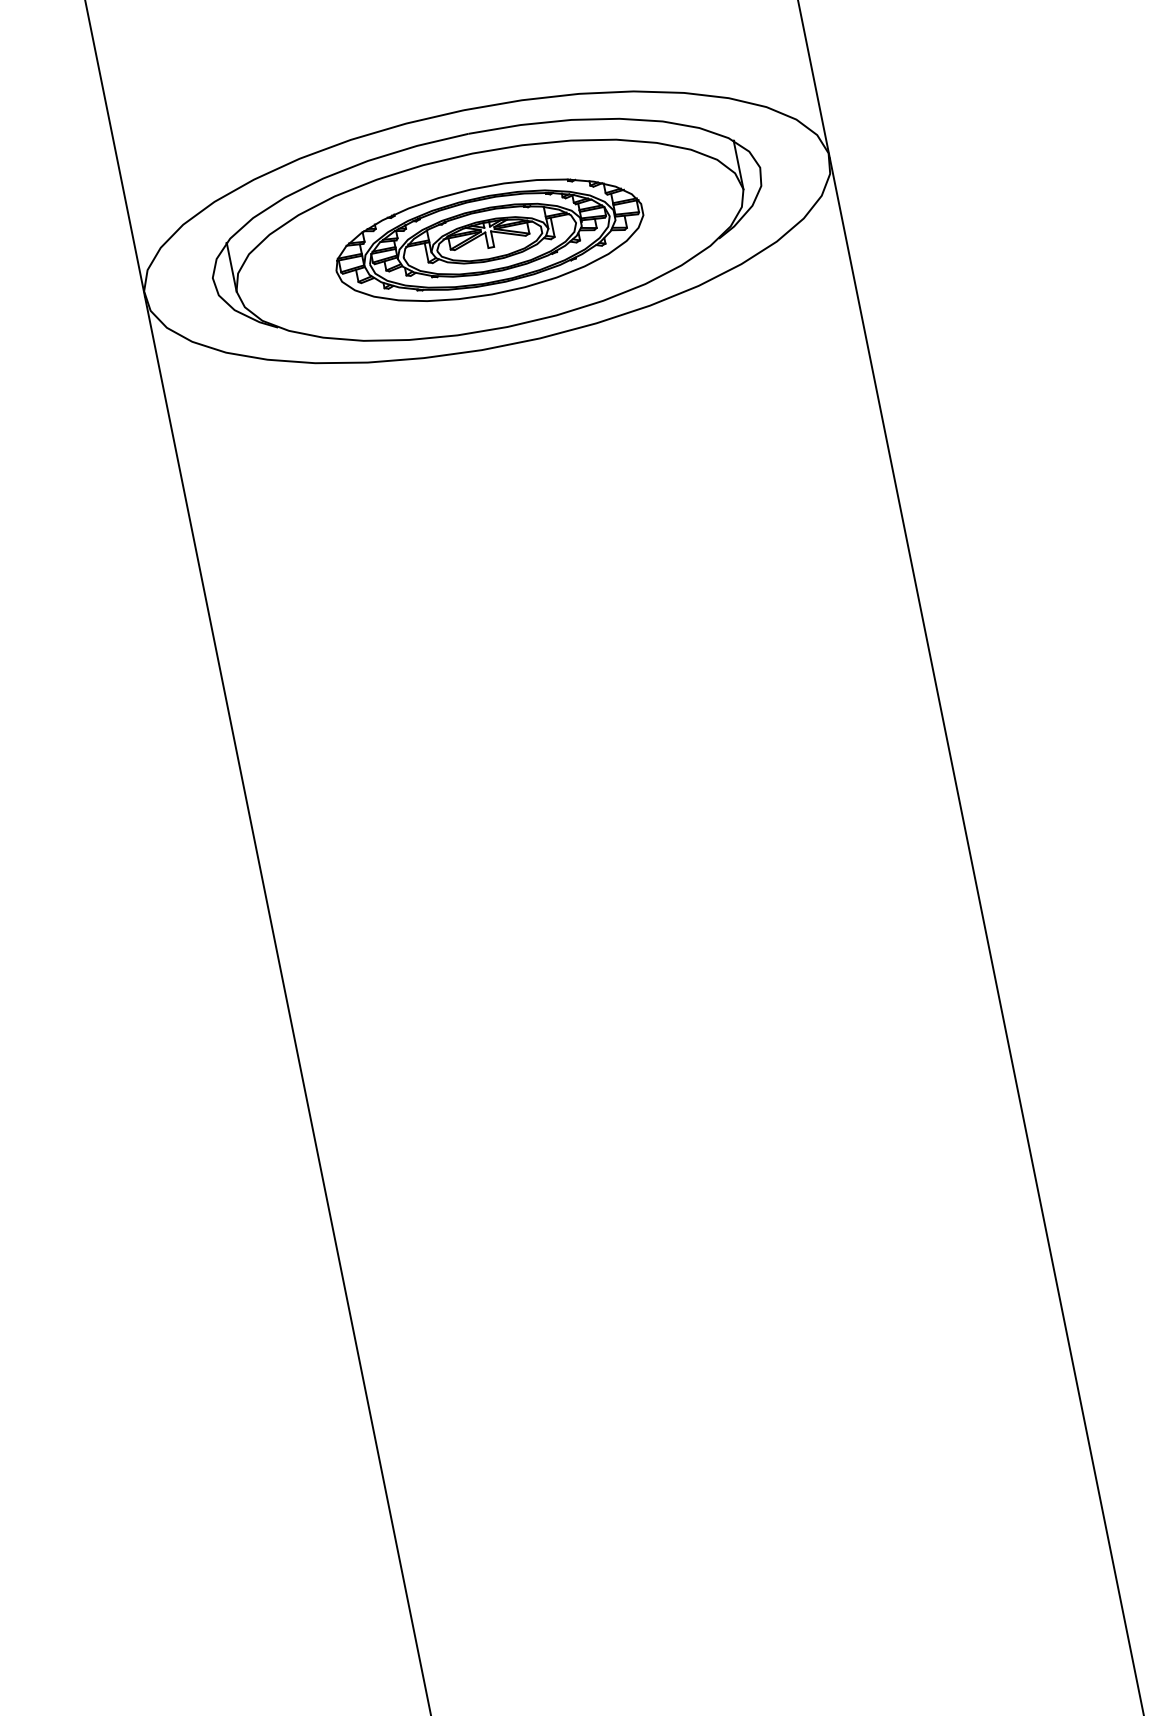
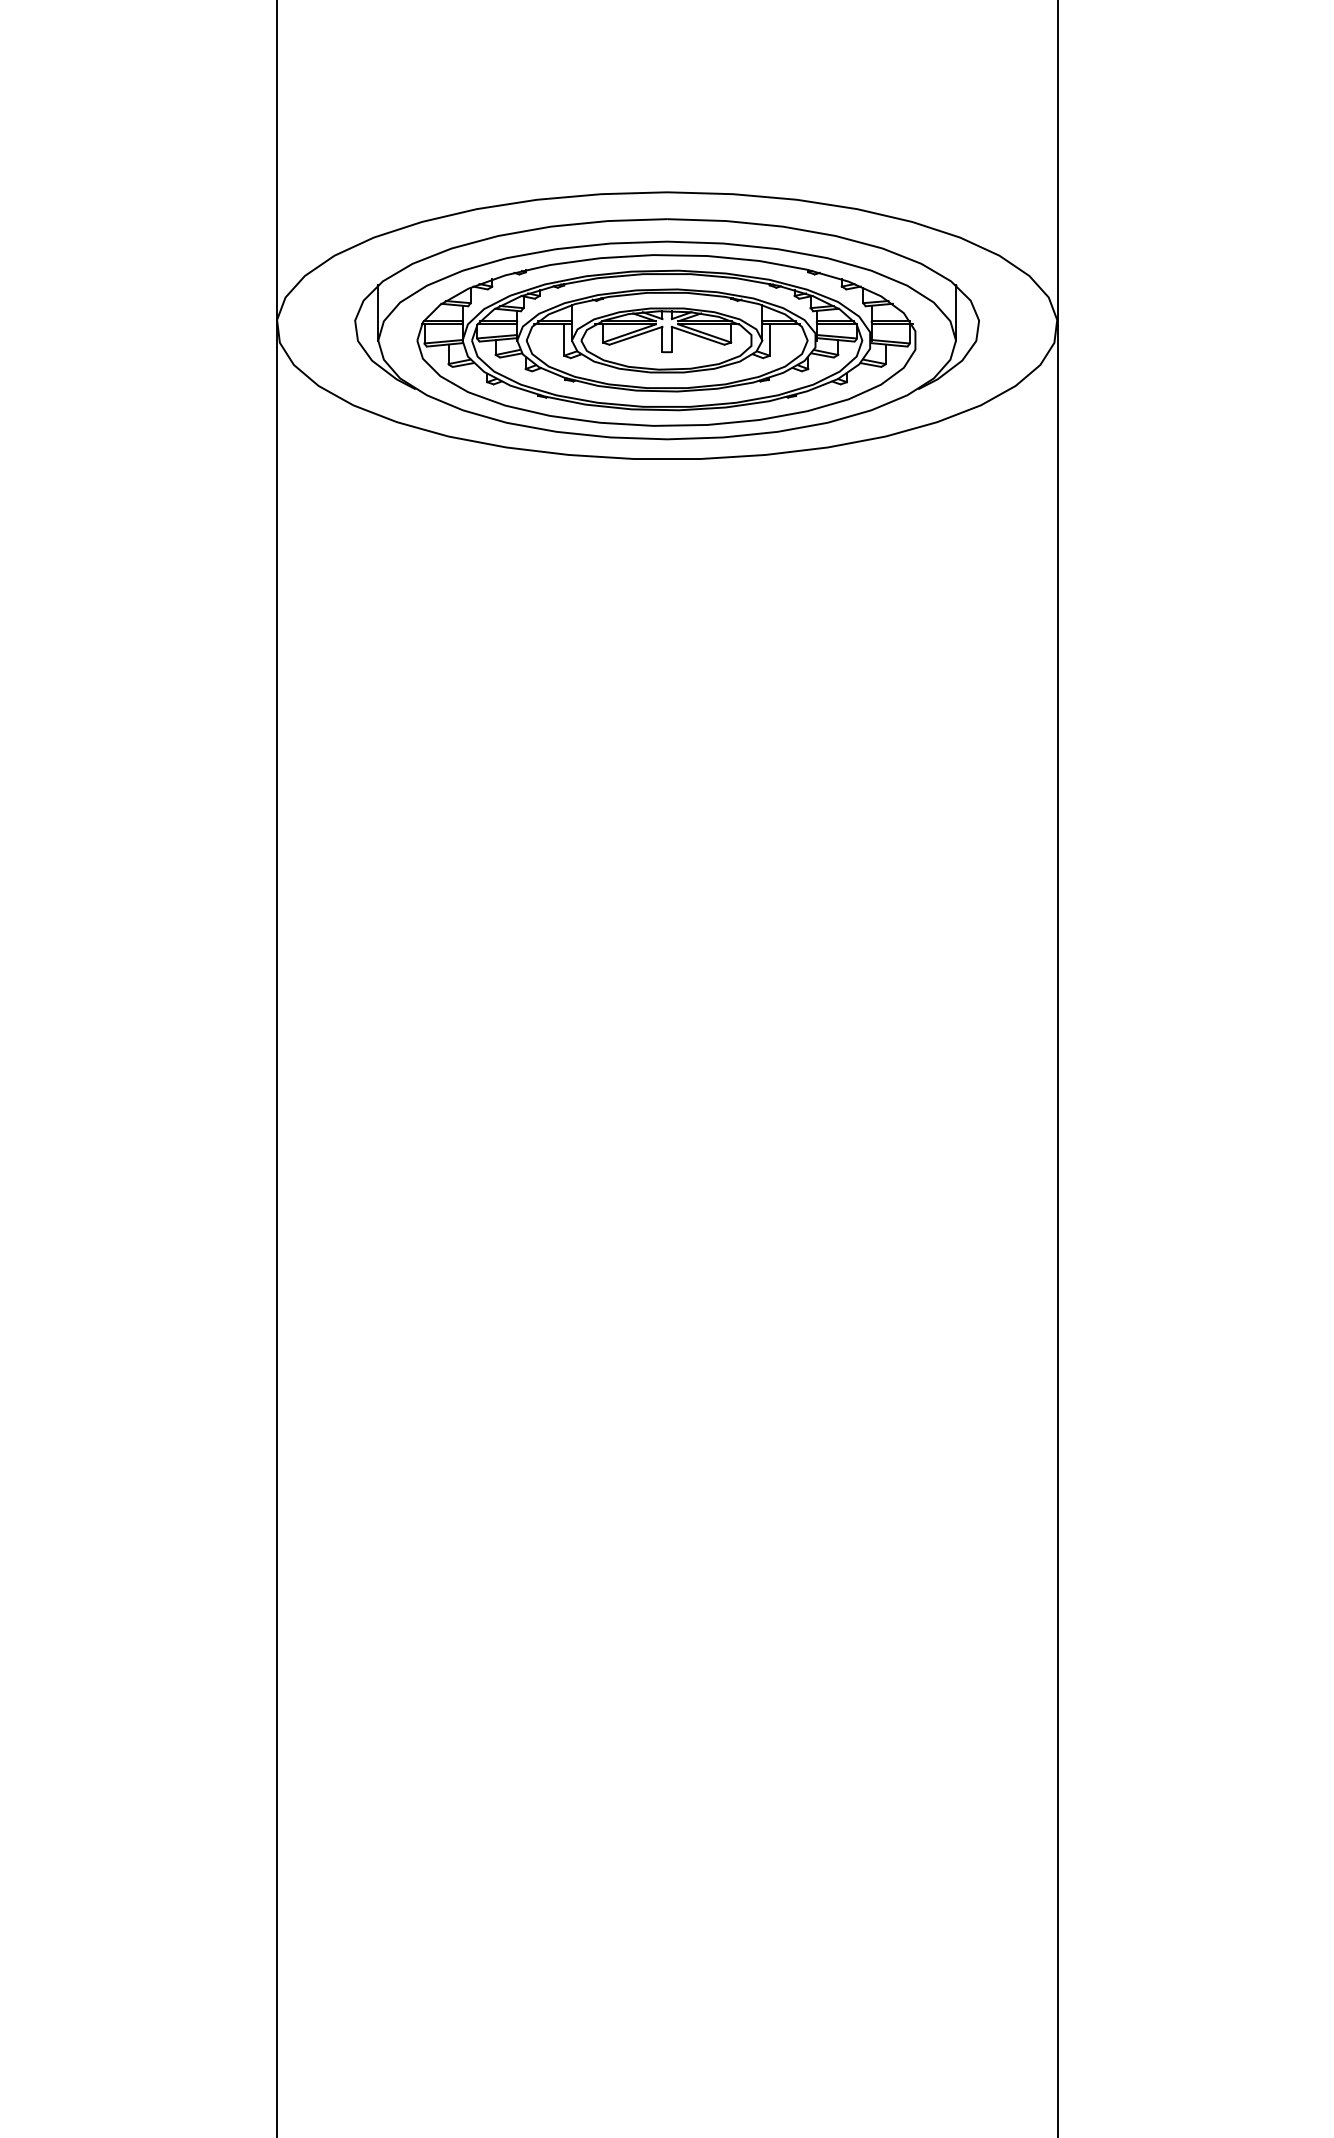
part: (489, 240) -> (666, 340), size x1.43

